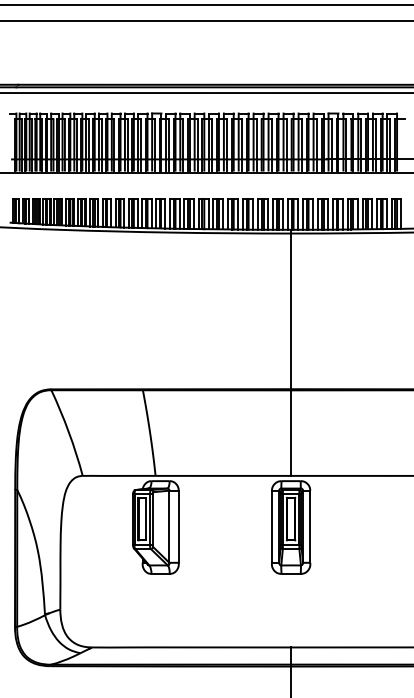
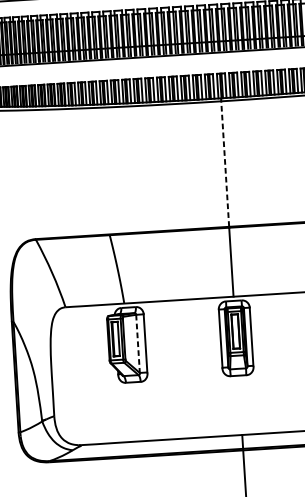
line: (291, 309) -> (225, 162), solid -> dashed
line: (169, 527) -> (138, 344), solid -> dashed

